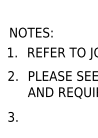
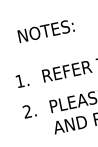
text: (31, 32) -> (46, 30), moved

